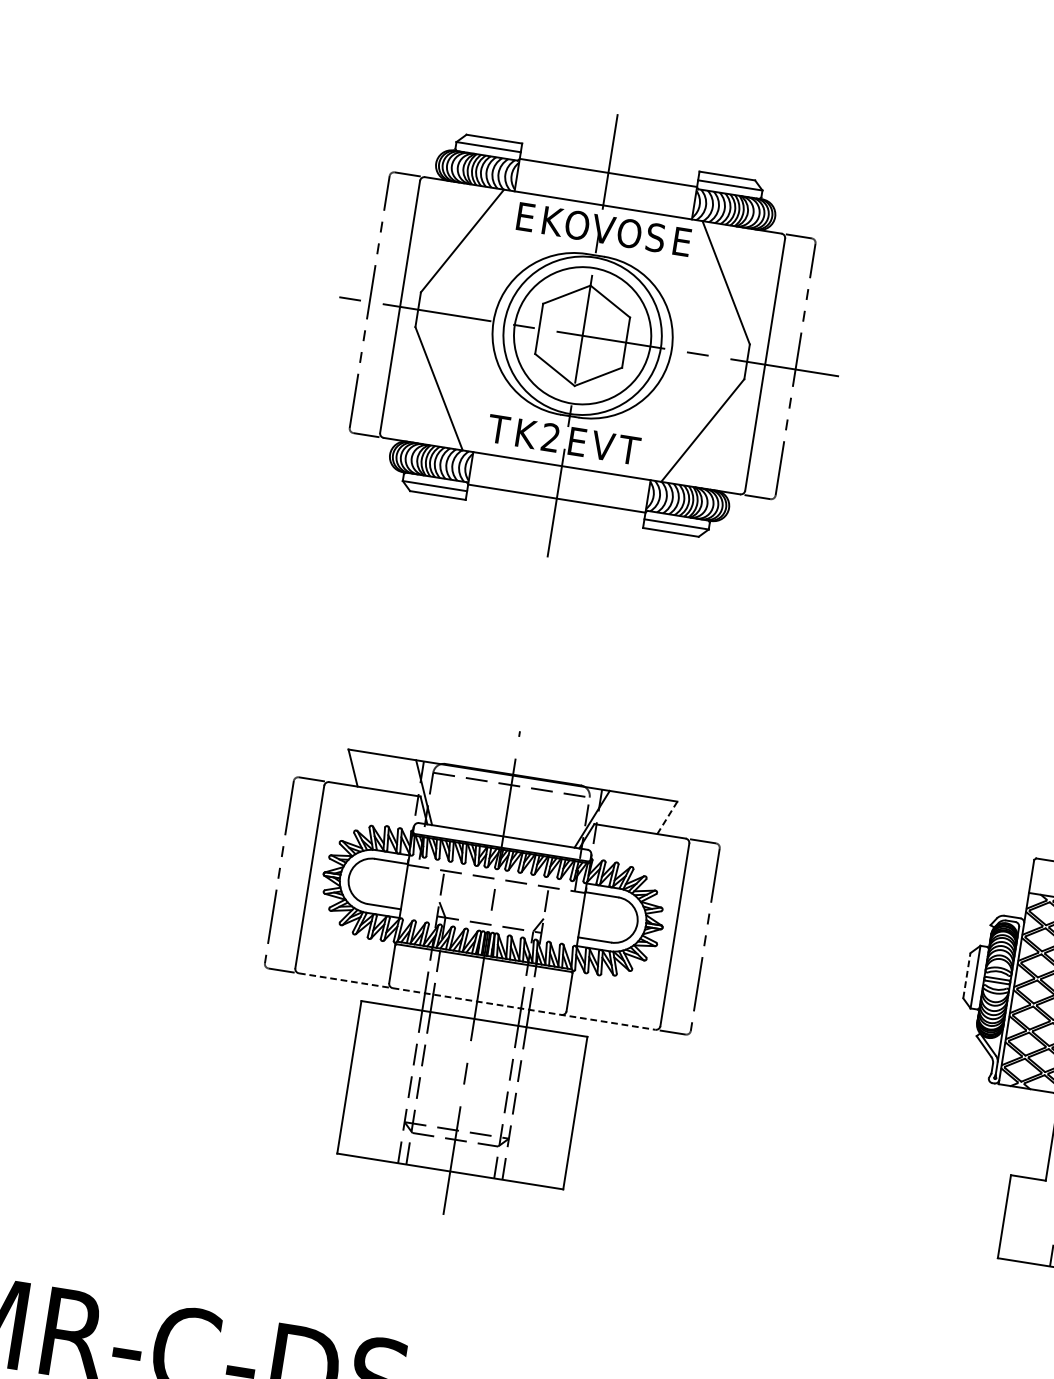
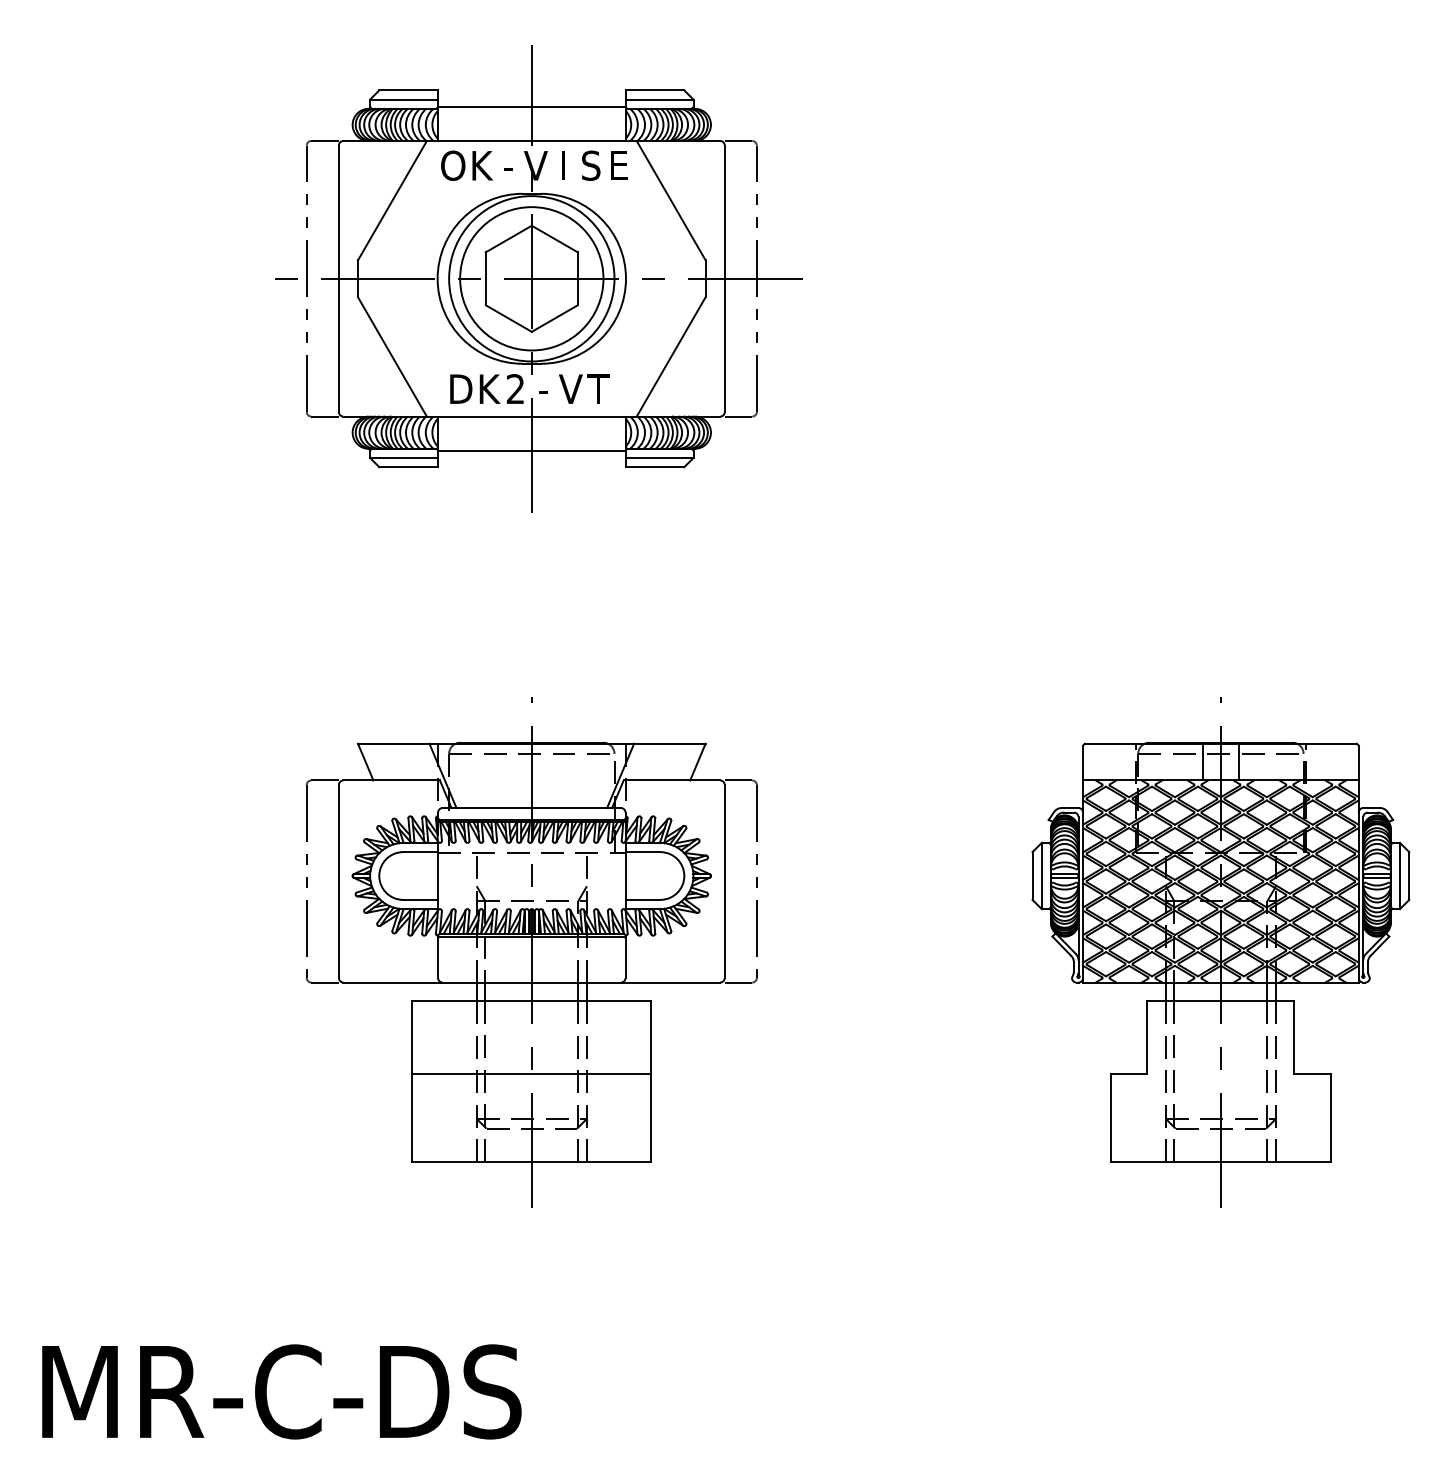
text: (525, 216) -> (453, 165), E -> O
text: (577, 225) -> (508, 165), O -> -
text: (629, 233) -> (563, 165), O -> I
text: (498, 428) -> (460, 388), T -> D
text: (577, 441) -> (543, 388), E -> -
line: (666, 818) -> (697, 762), dashed -> solid
line: (966, 976) -> (1032, 876), dashed -> solid
line: (477, 1001) -> (532, 982), dashed -> solid
line: (463, 1088) -> (531, 1074), added

